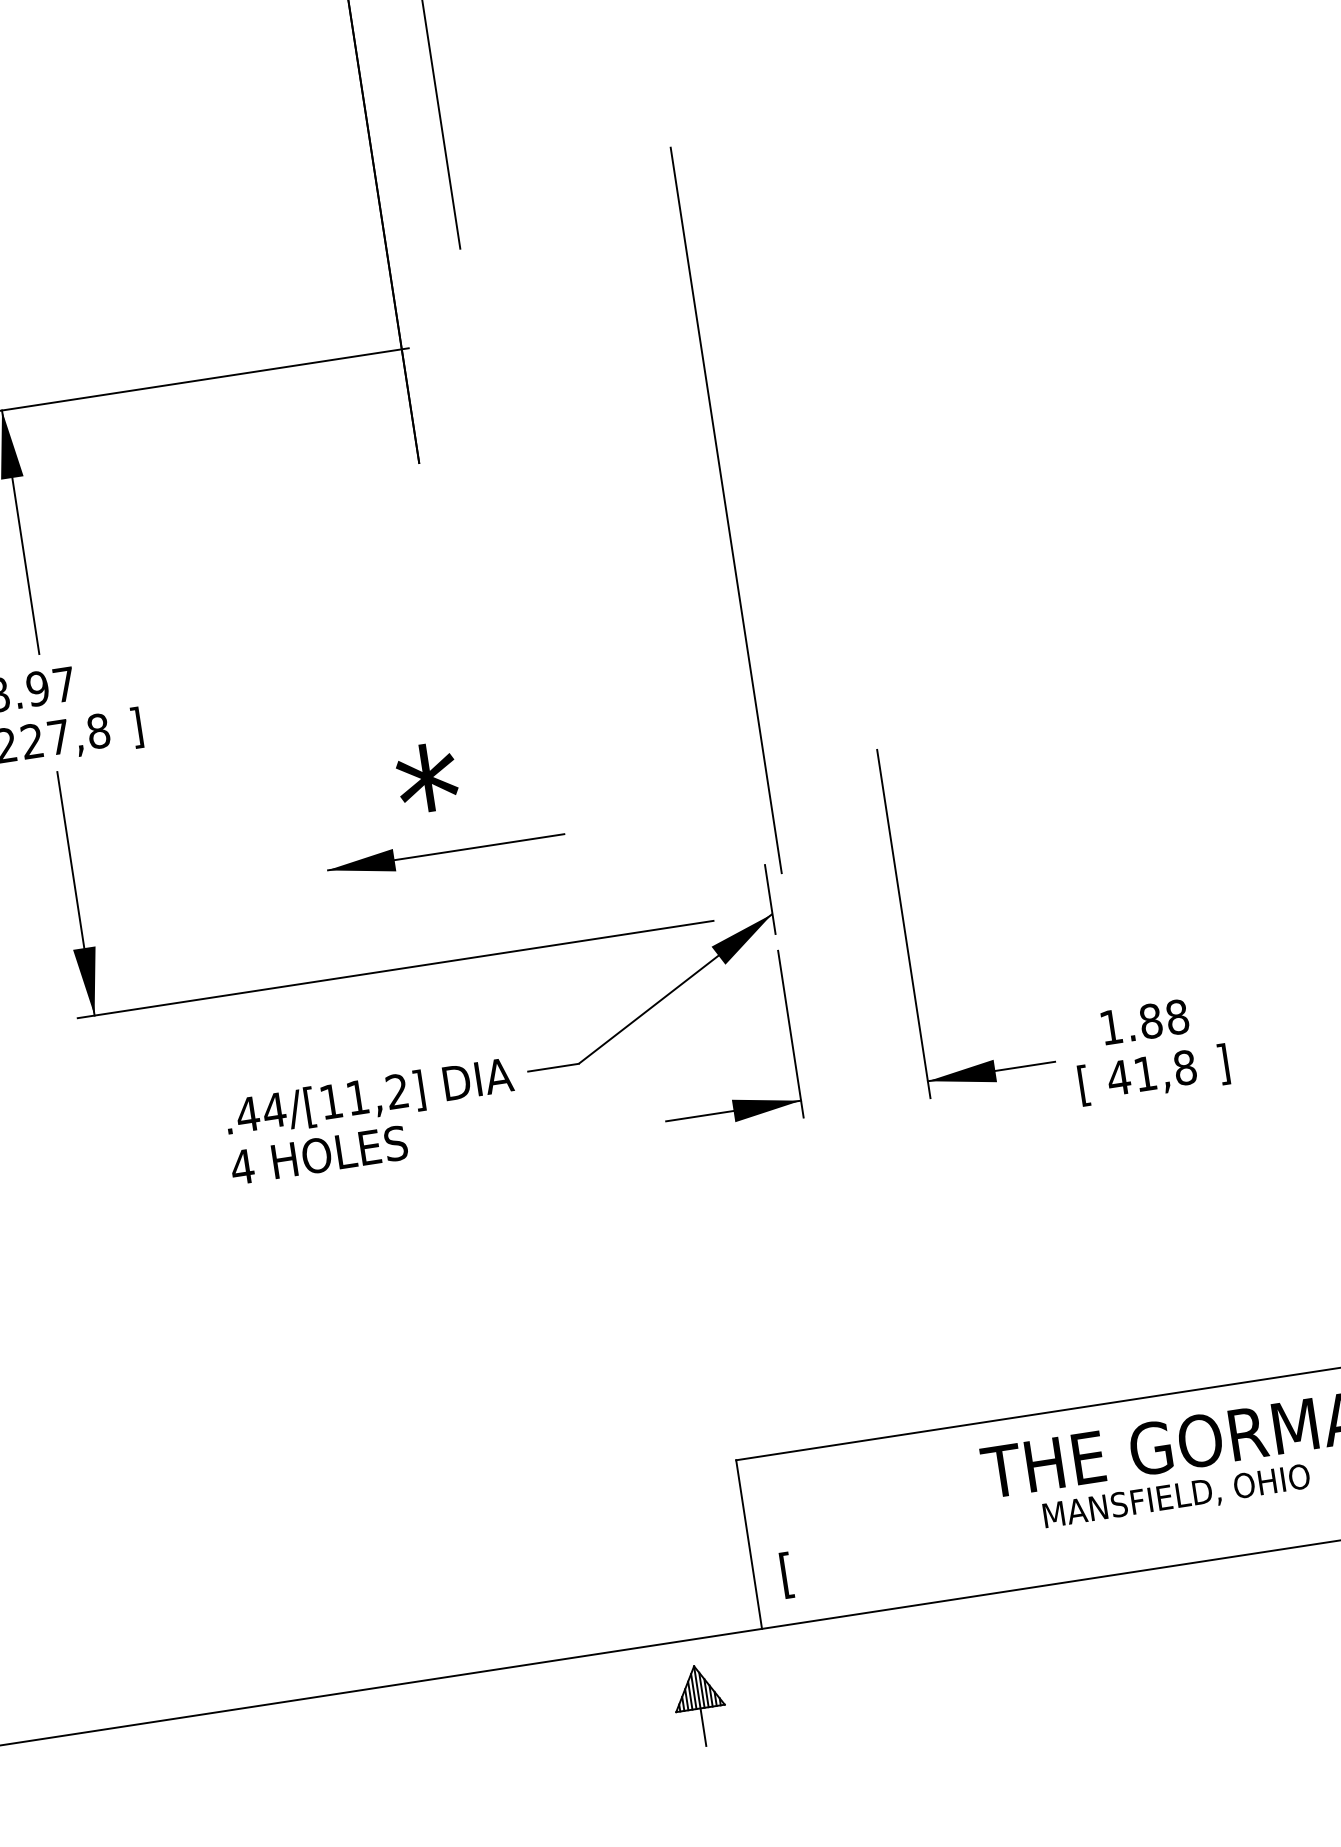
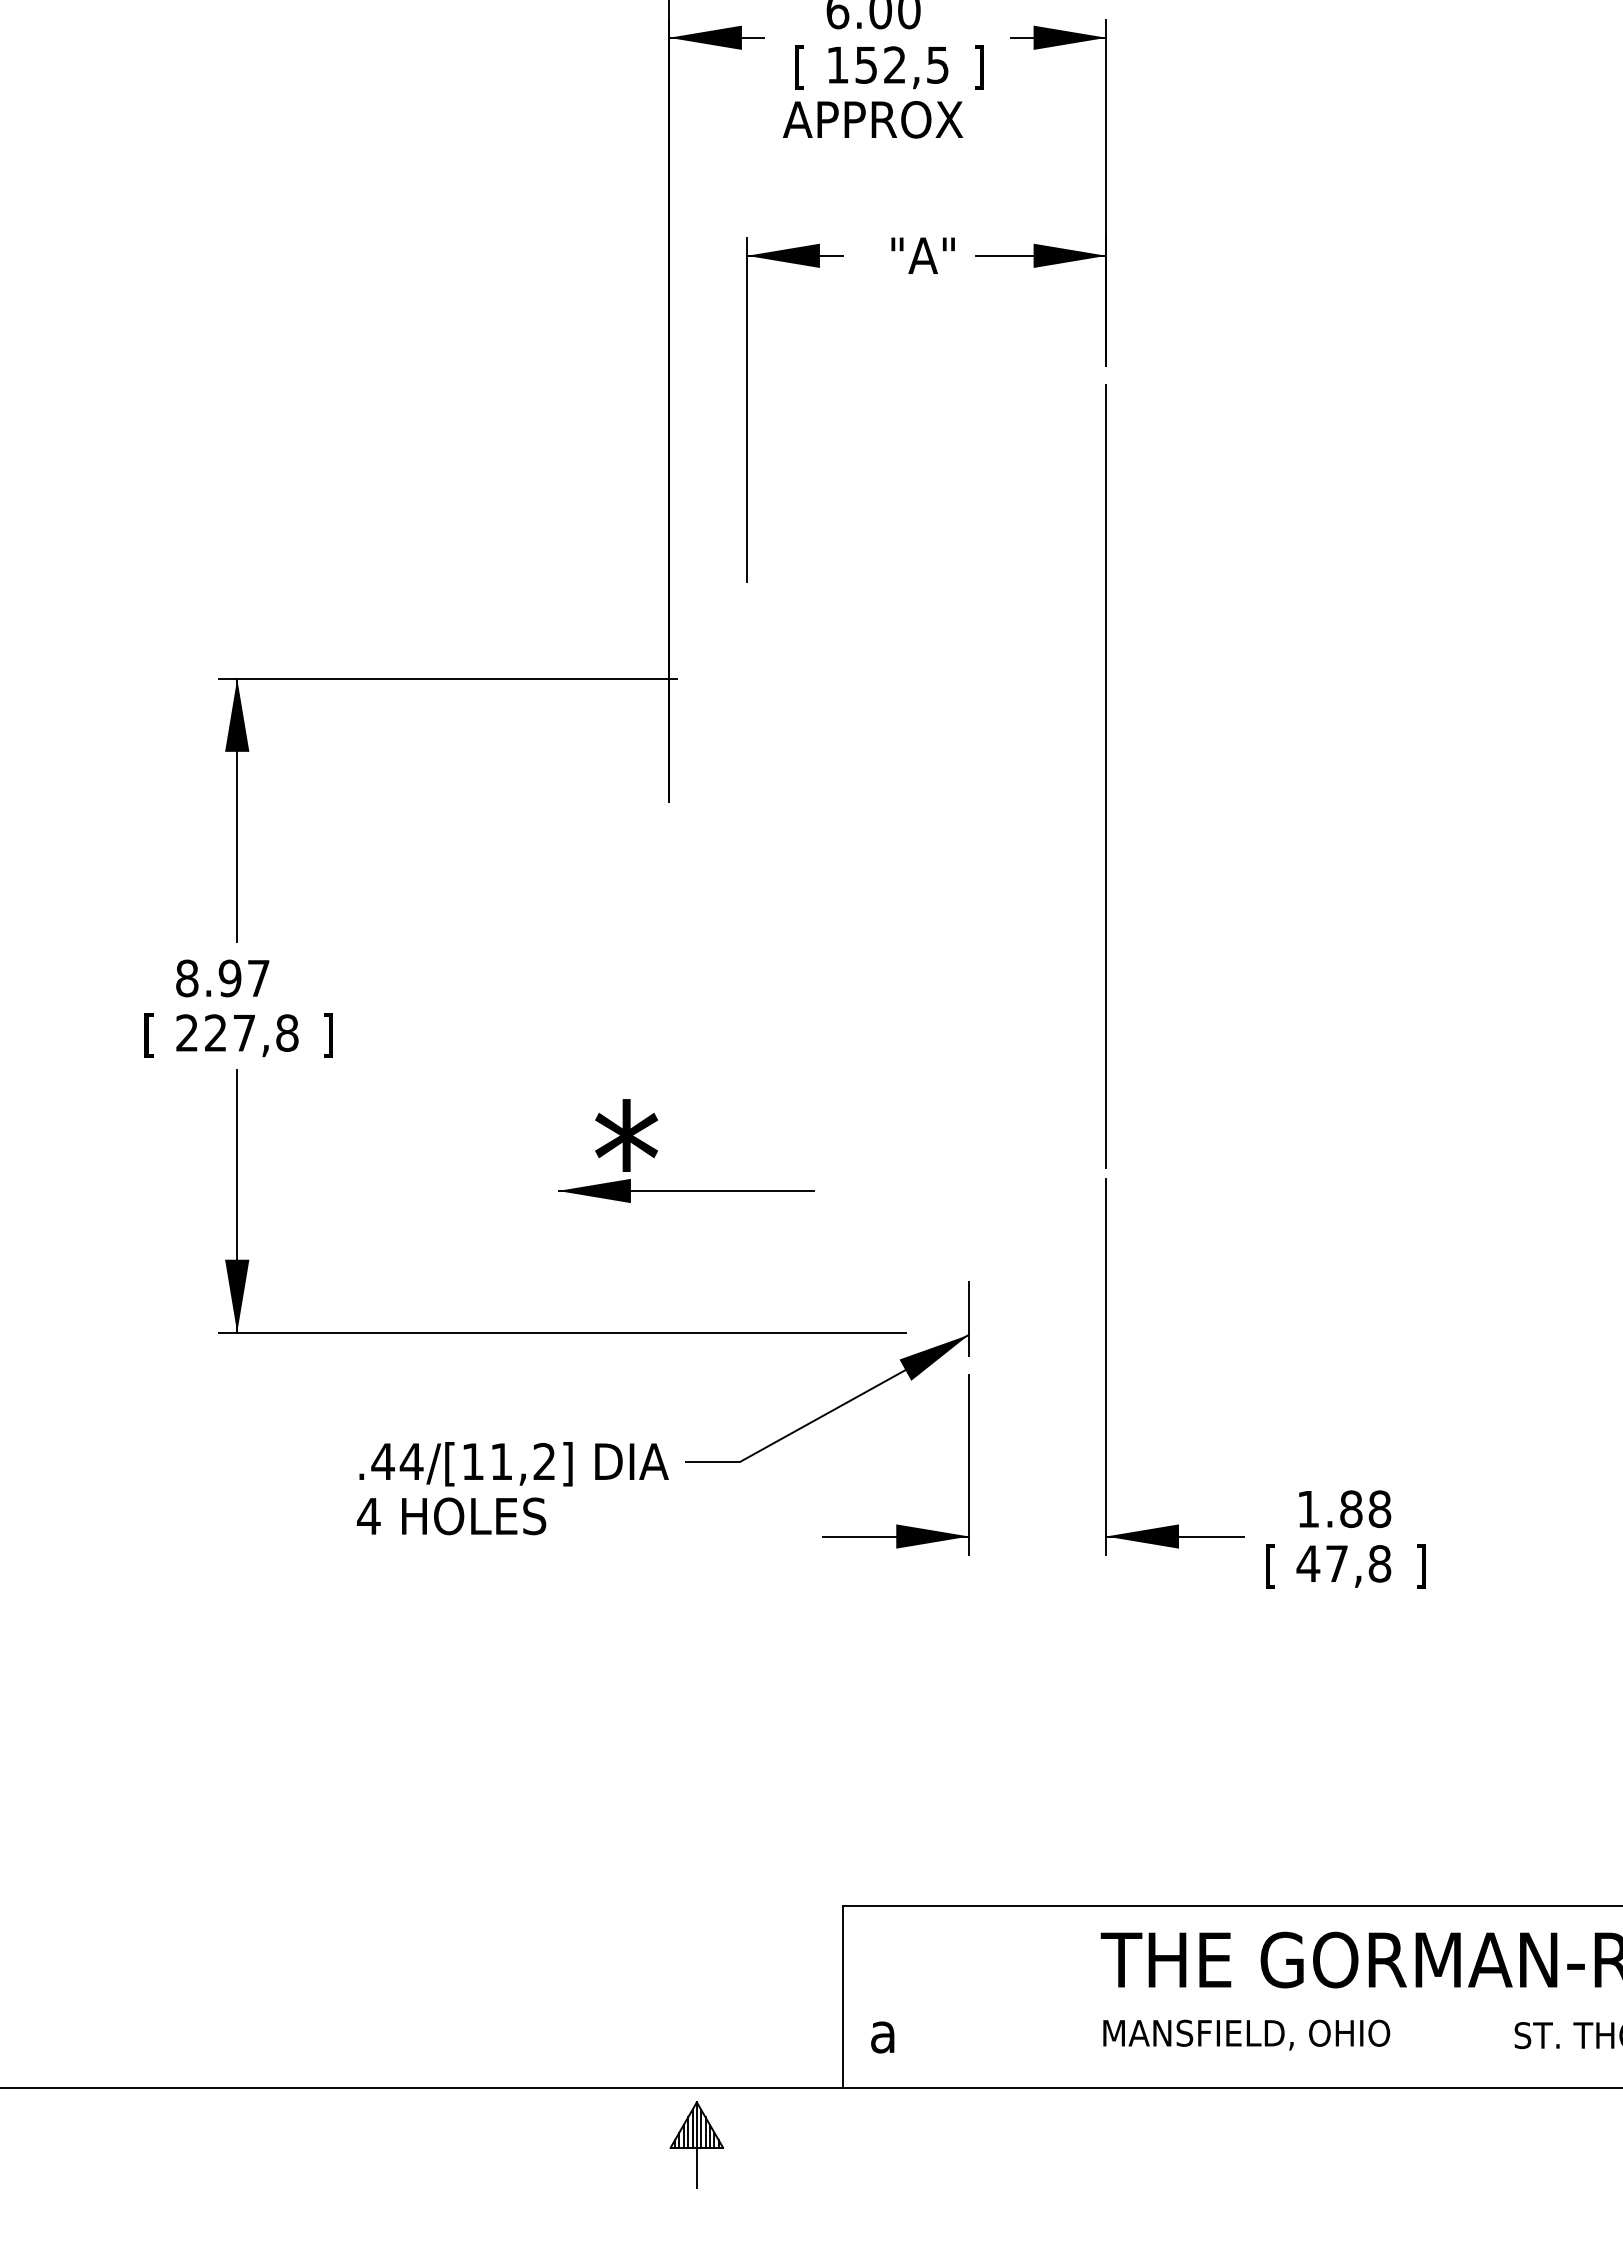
line: (725, 510) -> (1105, 776), moved
part: (445, 851) -> (686, 1190), moved
text: (1144, 1073) -> (1336, 1563), 41,8 -> 47,8
text: (1176, 1497) -> (1246, 2034), moved
text: (791, 1573) -> (882, 2034), [ -> a
part: (699, 1705) -> (696, 2144), moved

